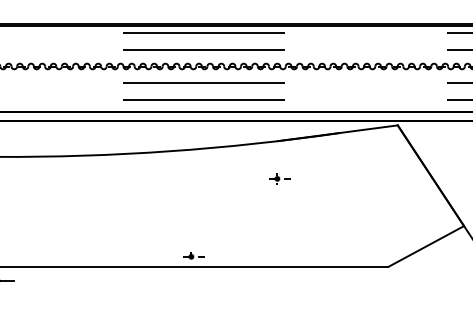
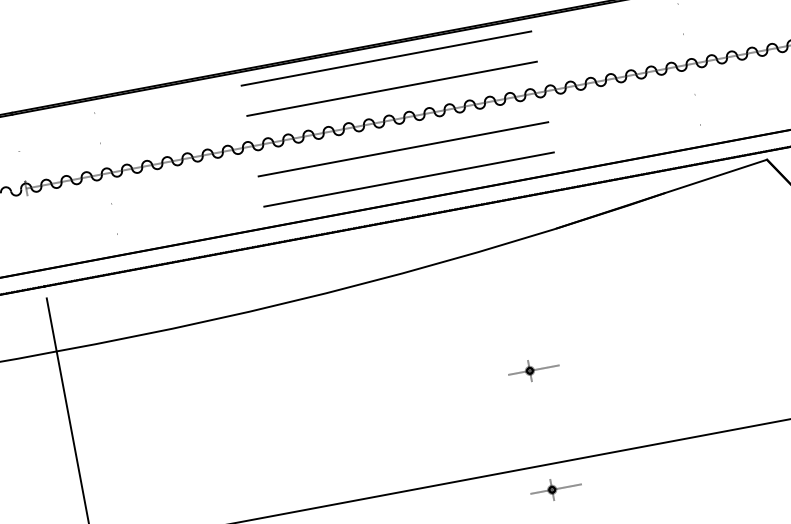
part: (279, 178) -> (555, 488), moved
part: (193, 255) -> (533, 367), moved

